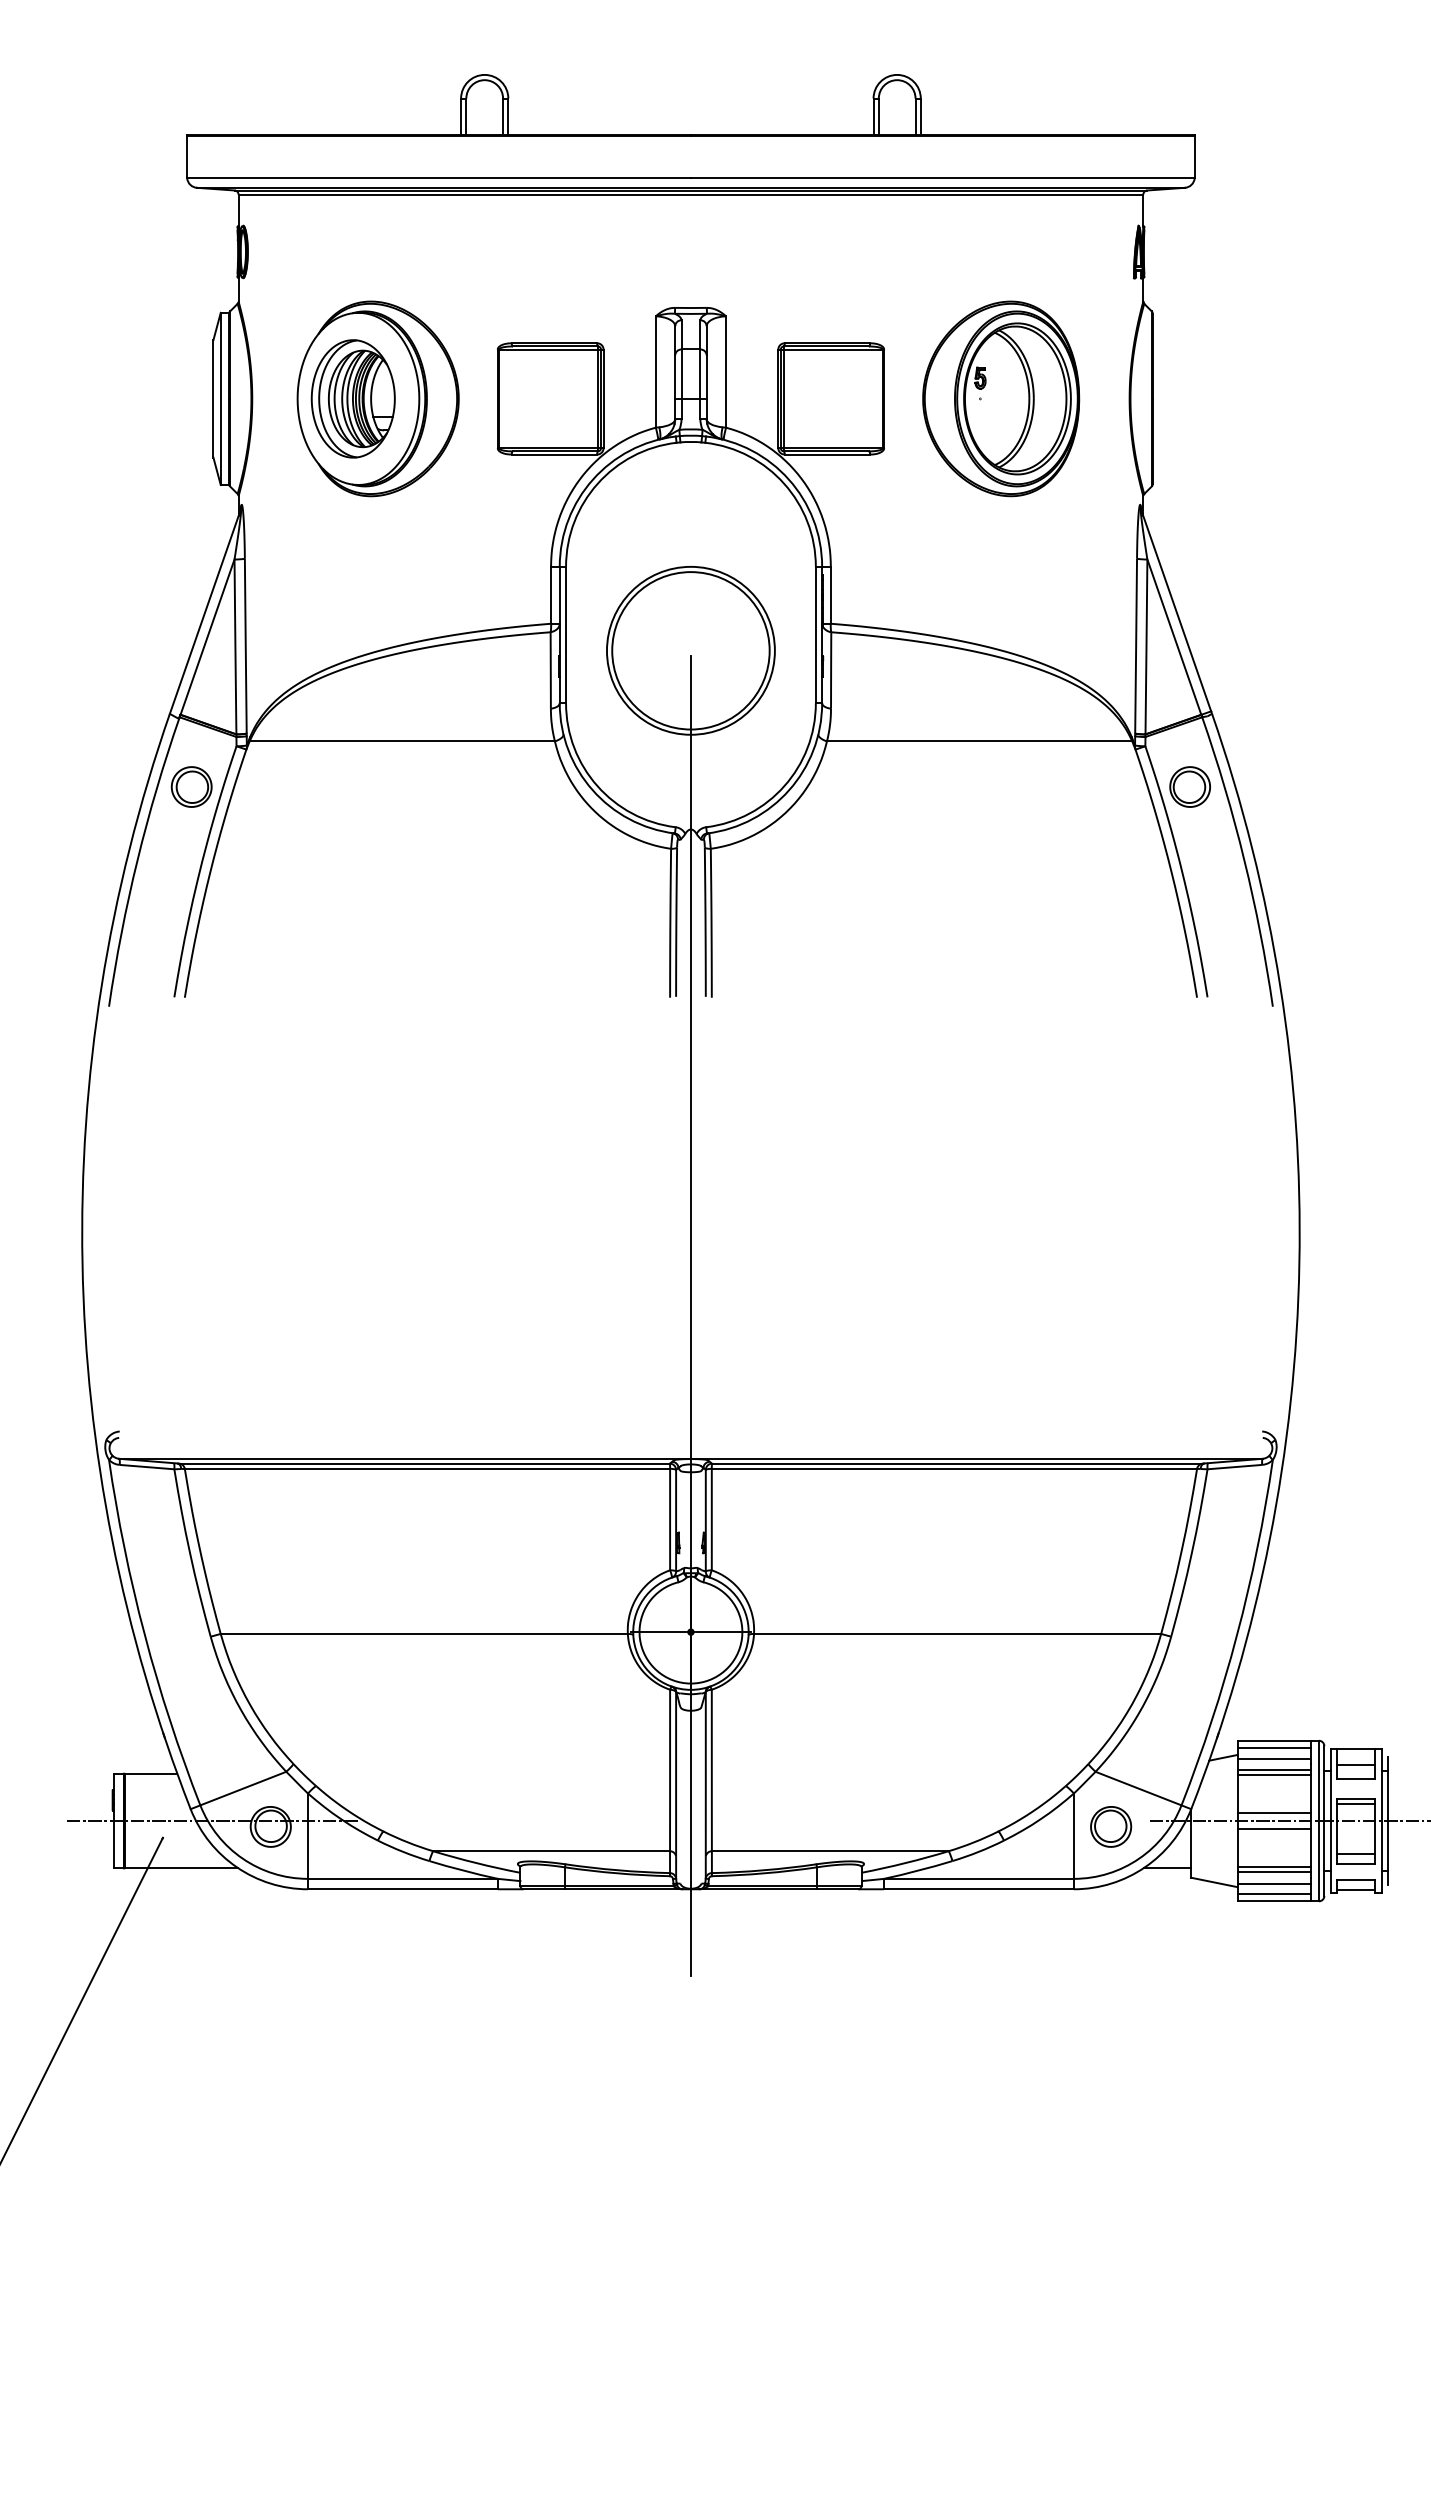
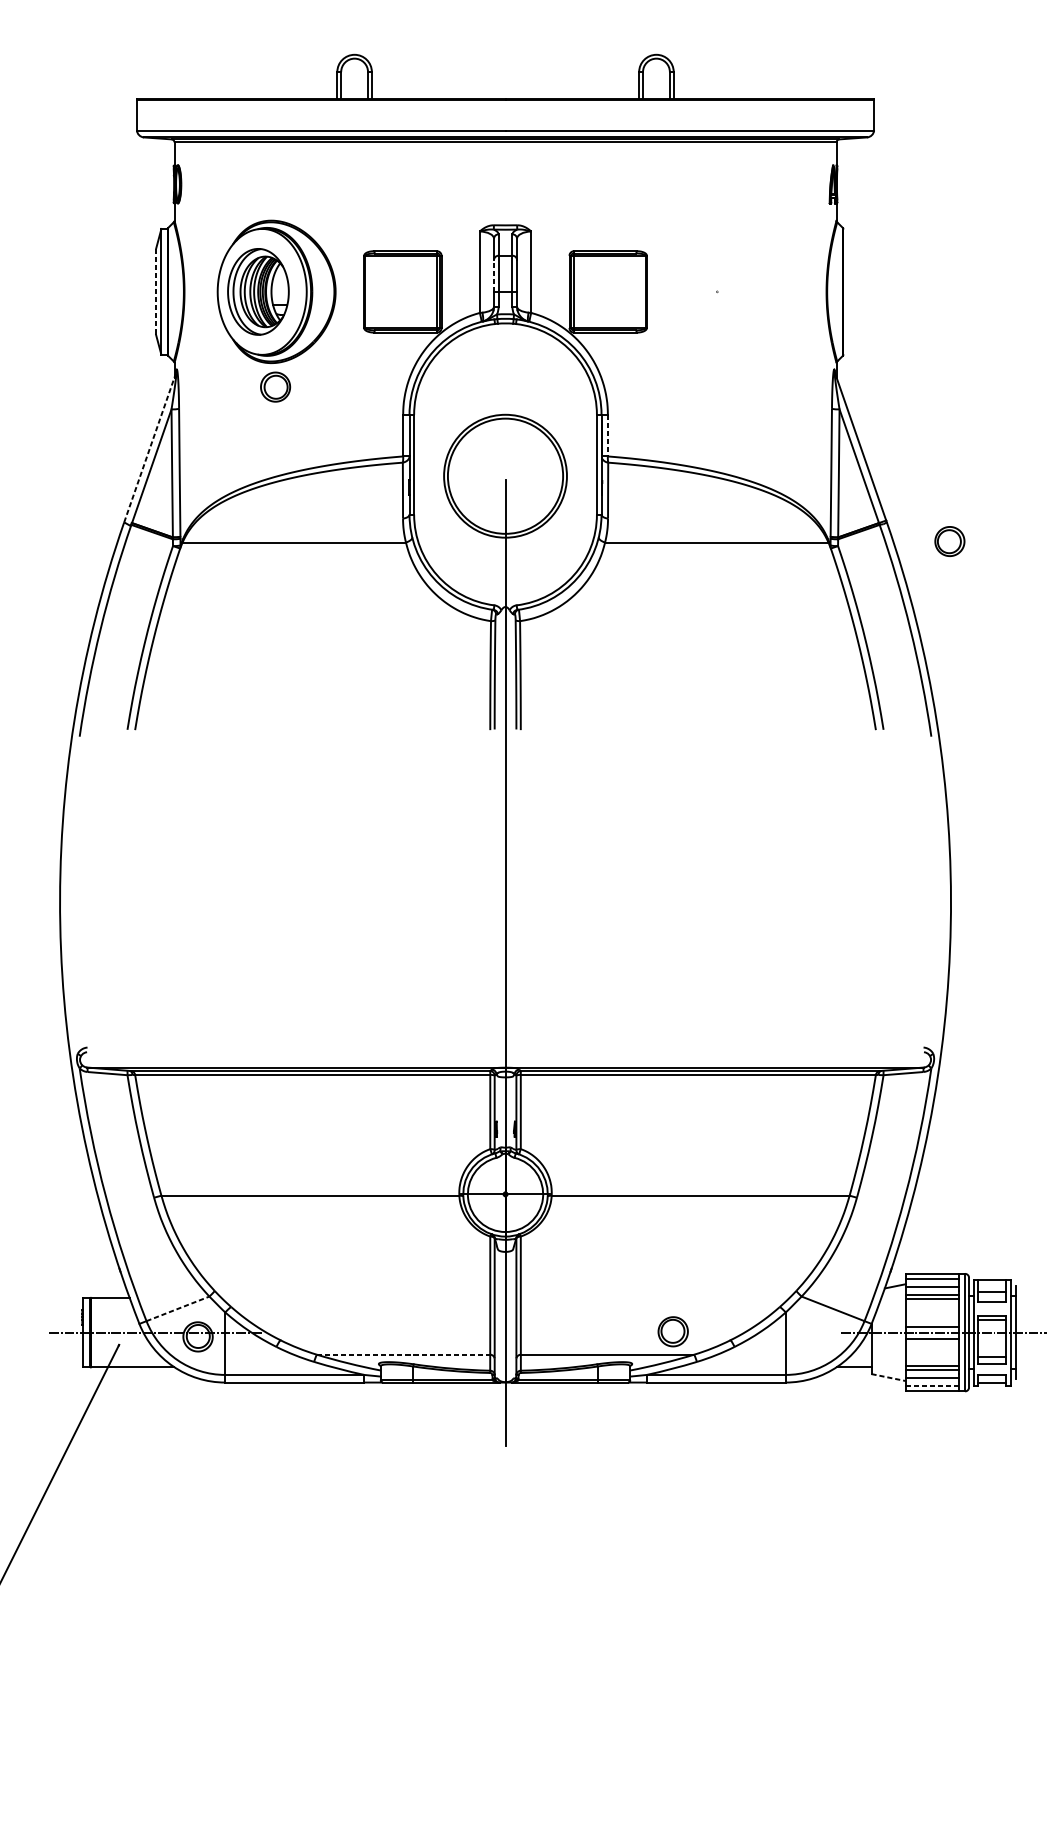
line: (675, 377) -> (494, 276), solid -> dashed
line: (213, 398) -> (156, 291), solid -> dashed
part: (1001, 398) -> (732, 291), removed
line: (830, 595) -> (607, 435), solid -> dashed
line: (205, 611) -> (150, 447), solid -> dashed
part: (191, 786) -> (275, 386), moved
part: (1189, 786) -> (949, 541), moved
line: (243, 1788) -> (178, 1308), solid -> dashed
part: (1111, 1826) -> (673, 1331), moved
line: (552, 1851) -> (404, 1354), solid -> dashed
line: (1214, 1882) -> (888, 1377), solid -> dashed
line: (1274, 1894) -> (932, 1386), solid -> dashed

